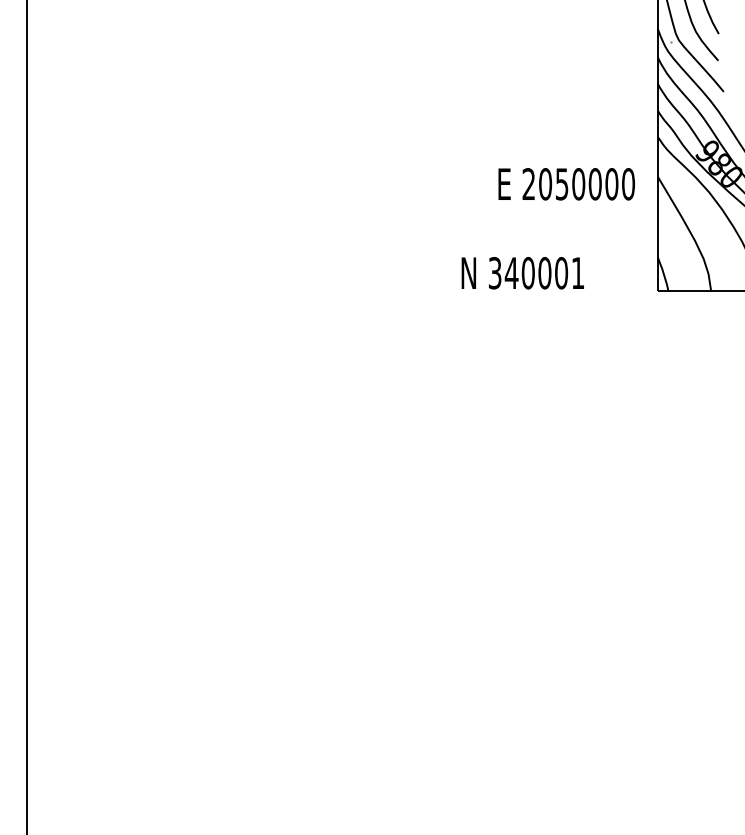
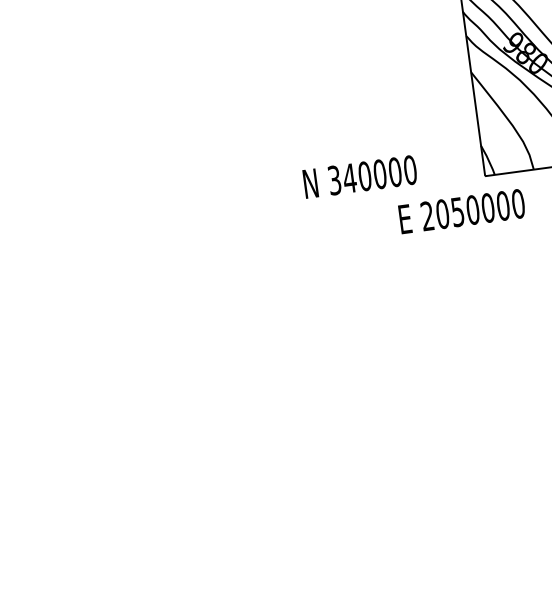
text: (566, 184) -> (461, 211), moved
text: (577, 273) -> (409, 170), 340001 -> 340000

